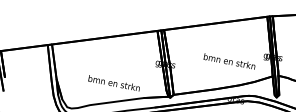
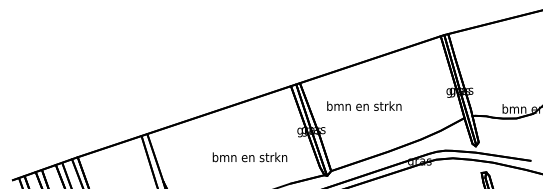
text: (229, 61) -> (364, 105), moved
text: (113, 83) -> (249, 157), moved

